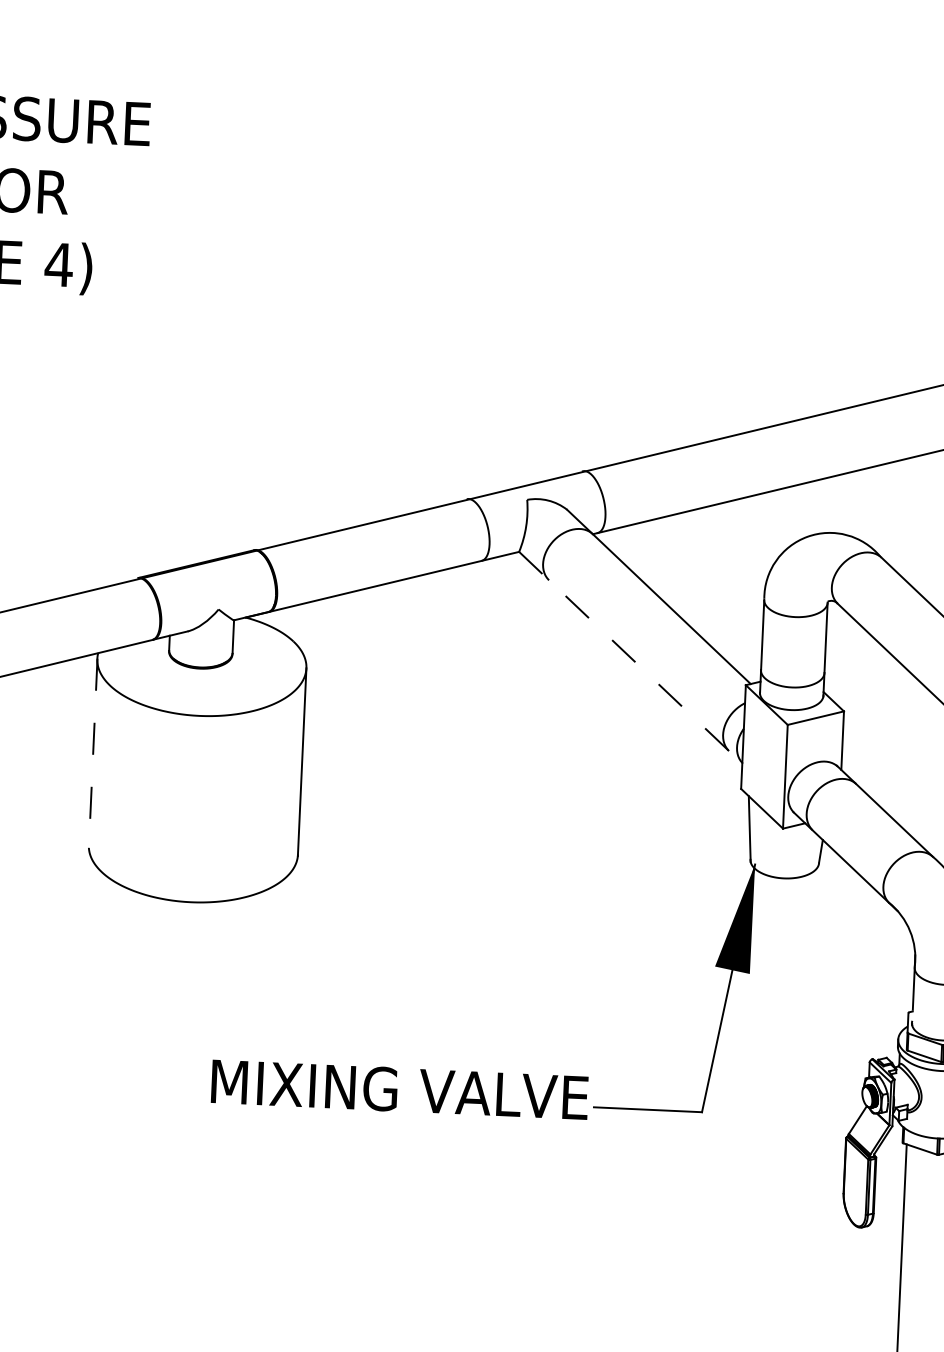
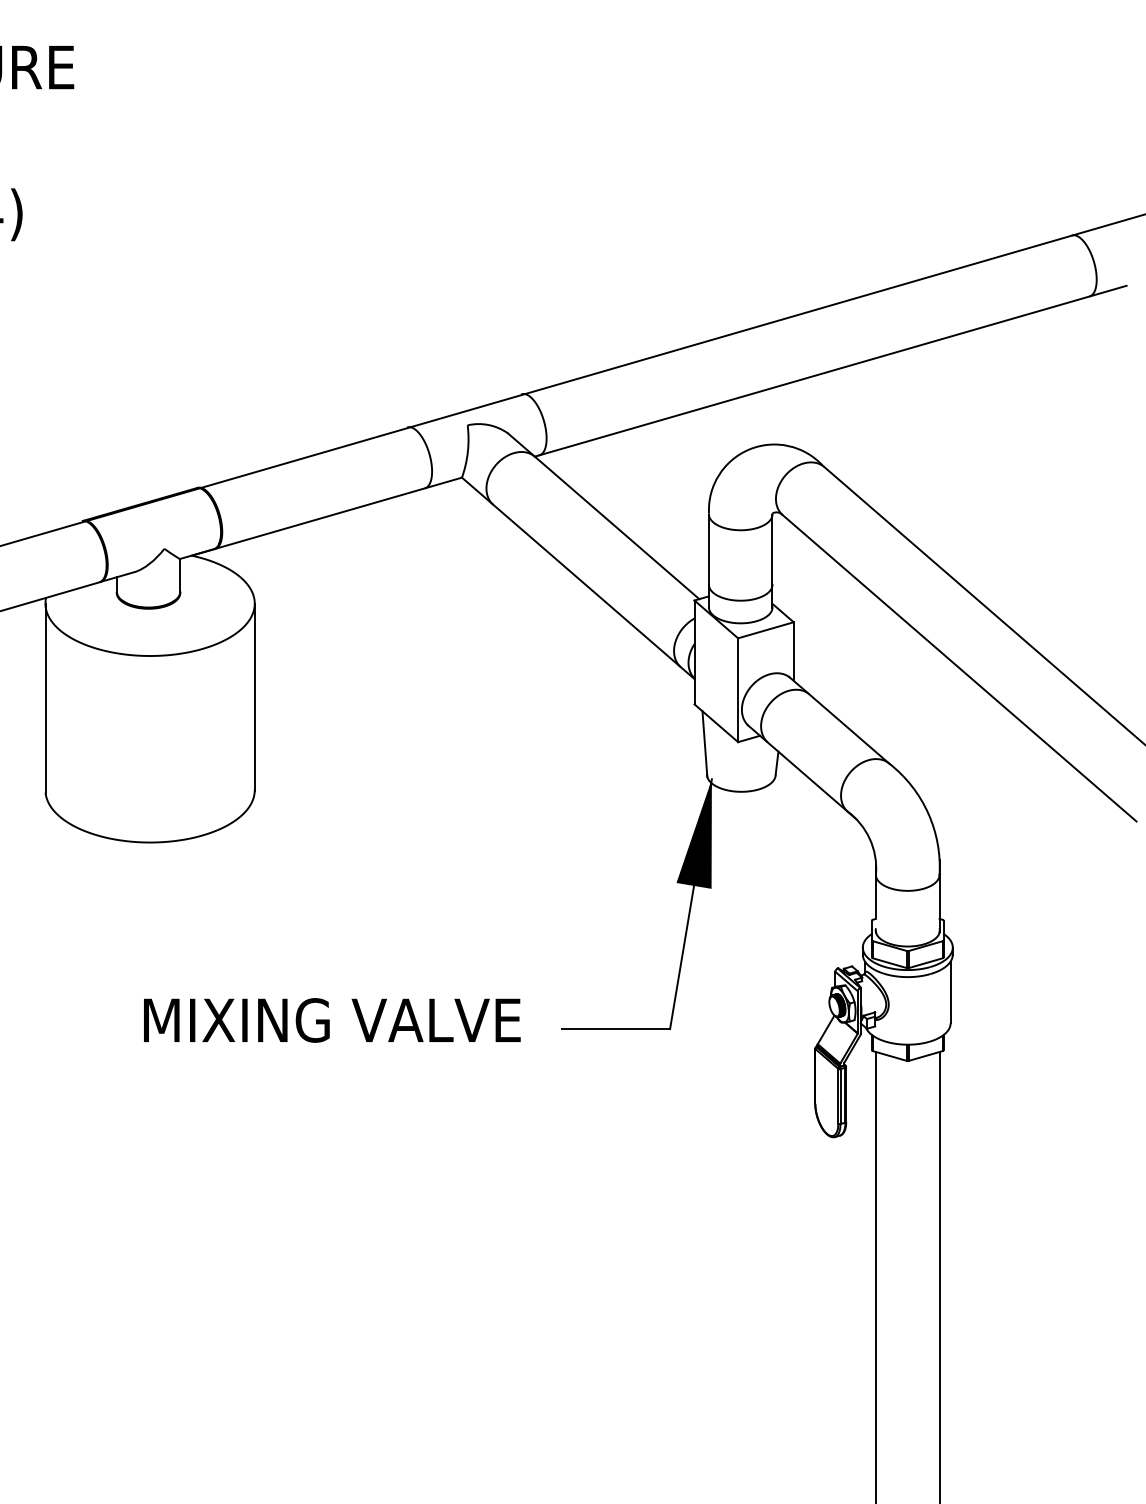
line: (630, 657) -> (578, 578), dashed -> solid
line: (93, 753) -> (45, 698), dashed -> solid
text: (400, 1089) -> (332, 1020), moved

